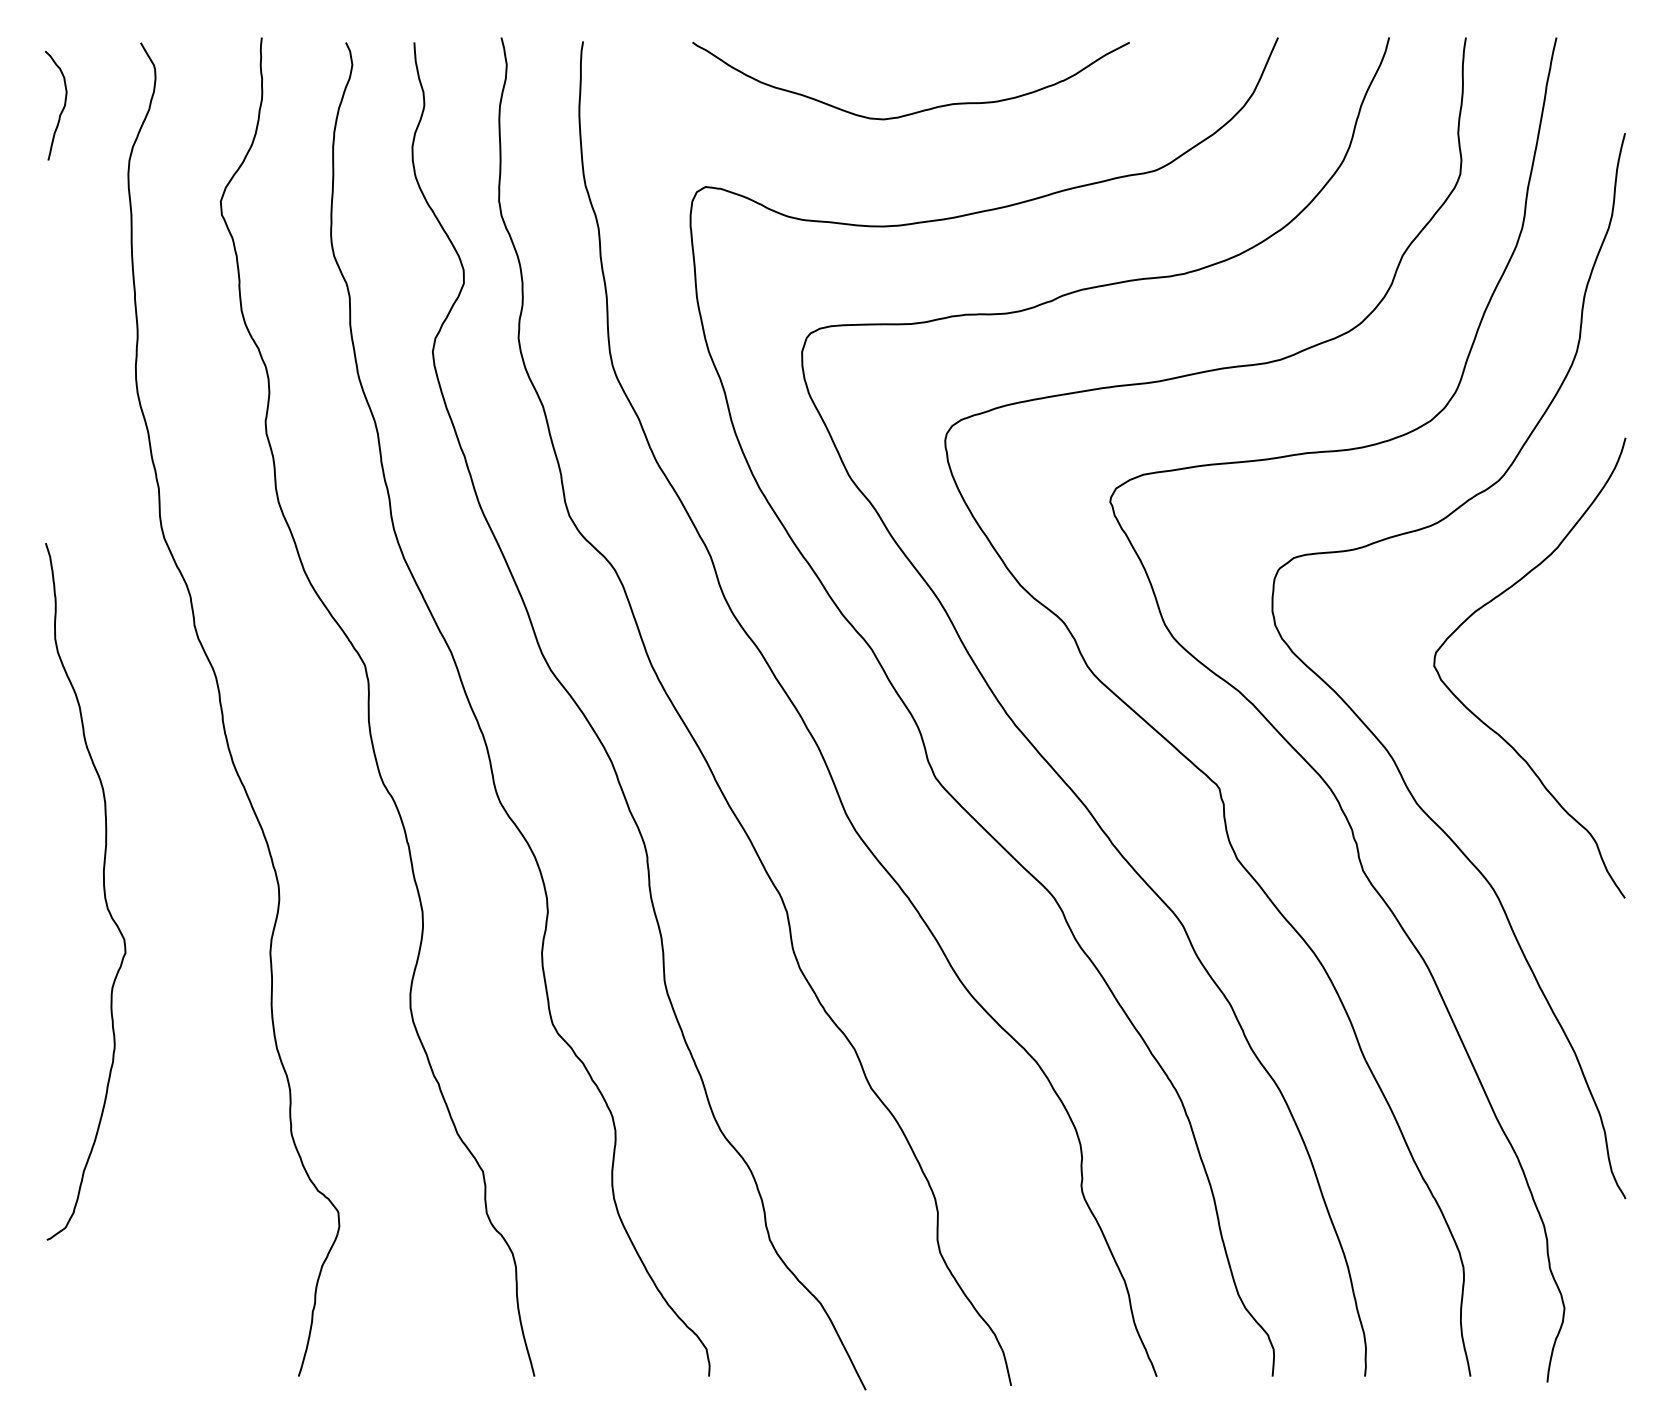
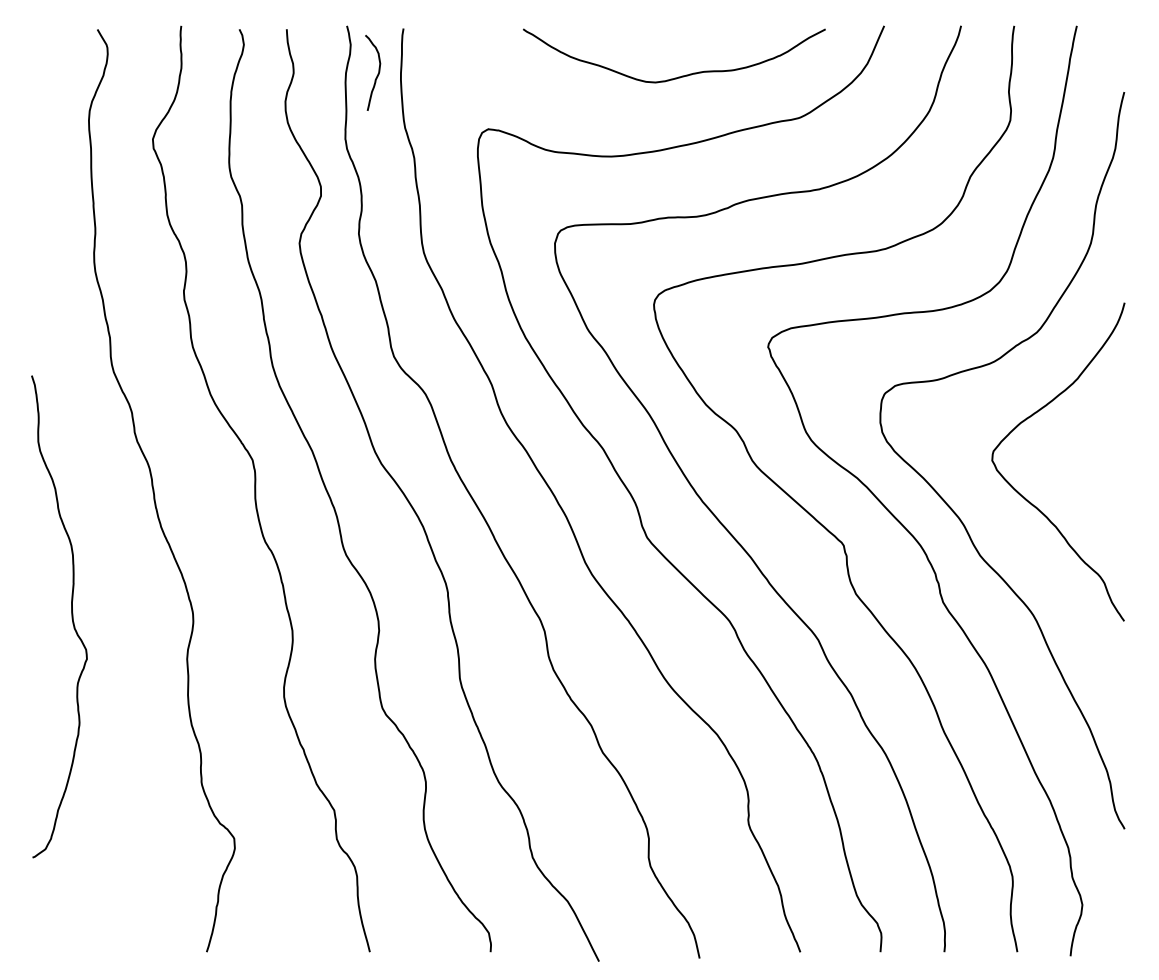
curve: (62, 106) -> (377, 73), moved
curve: (917, 110) -> (678, 76), moved

